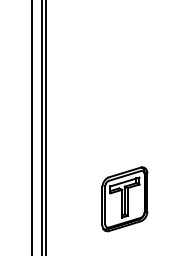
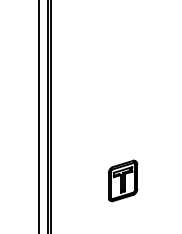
part: (124, 198) -> (122, 180), size x0.7

